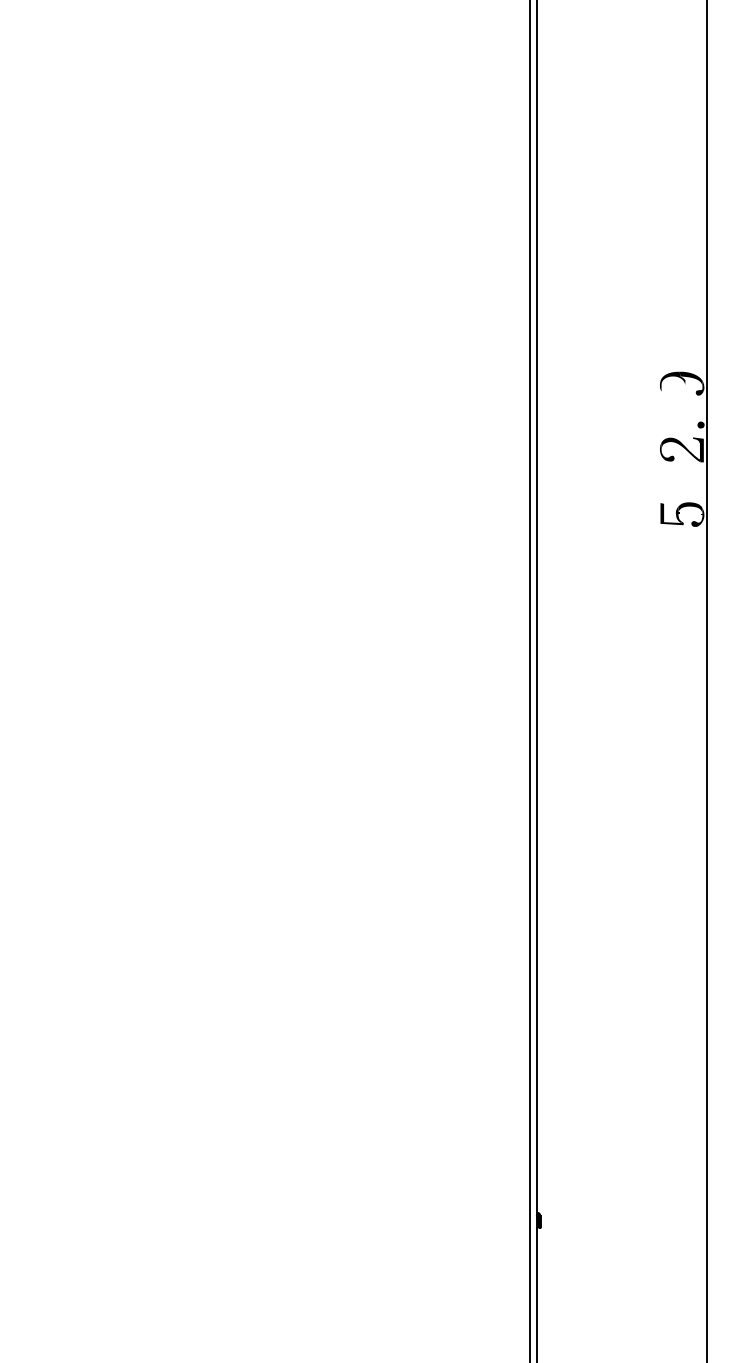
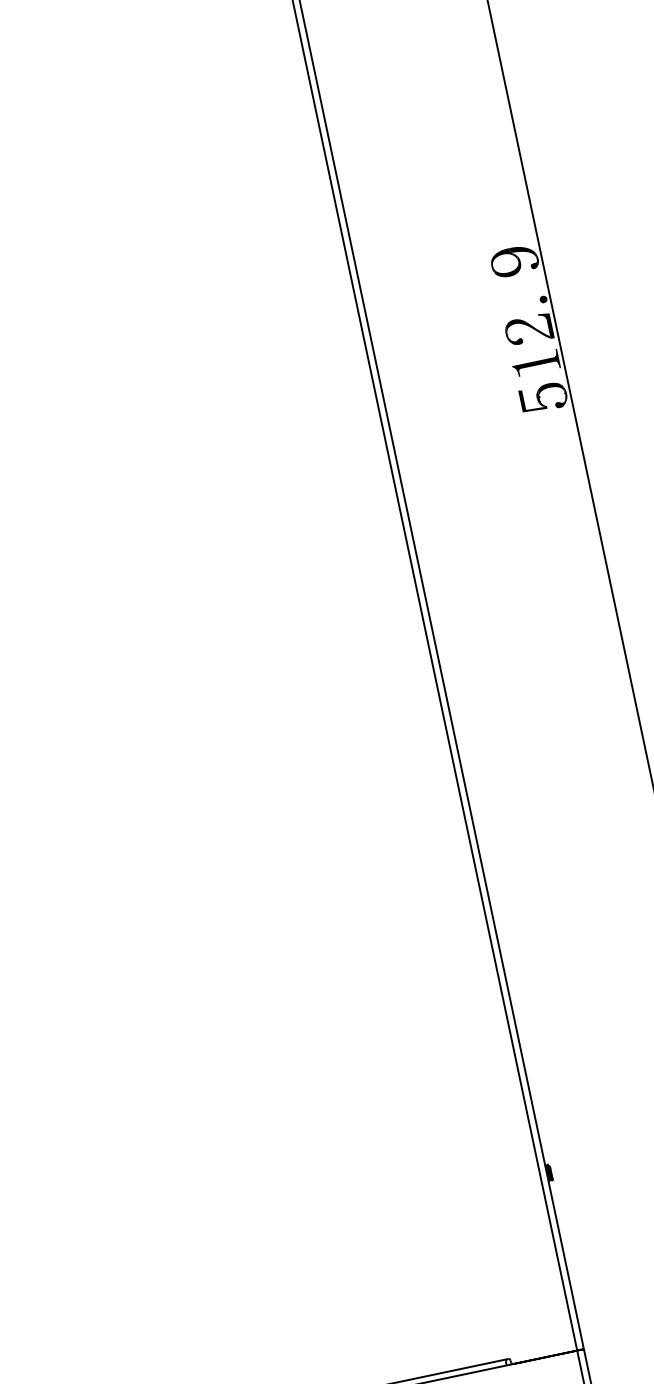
fill: (674, 388) -> (507, 266), added
fill: (681, 481) -> (535, 363), added

